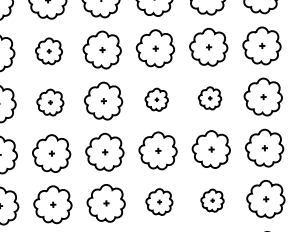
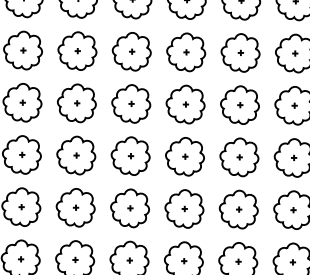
part: (49, 50) -> (77, 50), size x1.43
part: (209, 97) -> (239, 104), size x1.67
part: (156, 99) -> (185, 104), size x1.67
part: (49, 102) -> (76, 103), size x1.43
part: (212, 200) -> (238, 209), size x1.67
part: (159, 201) -> (184, 208), size x1.43

